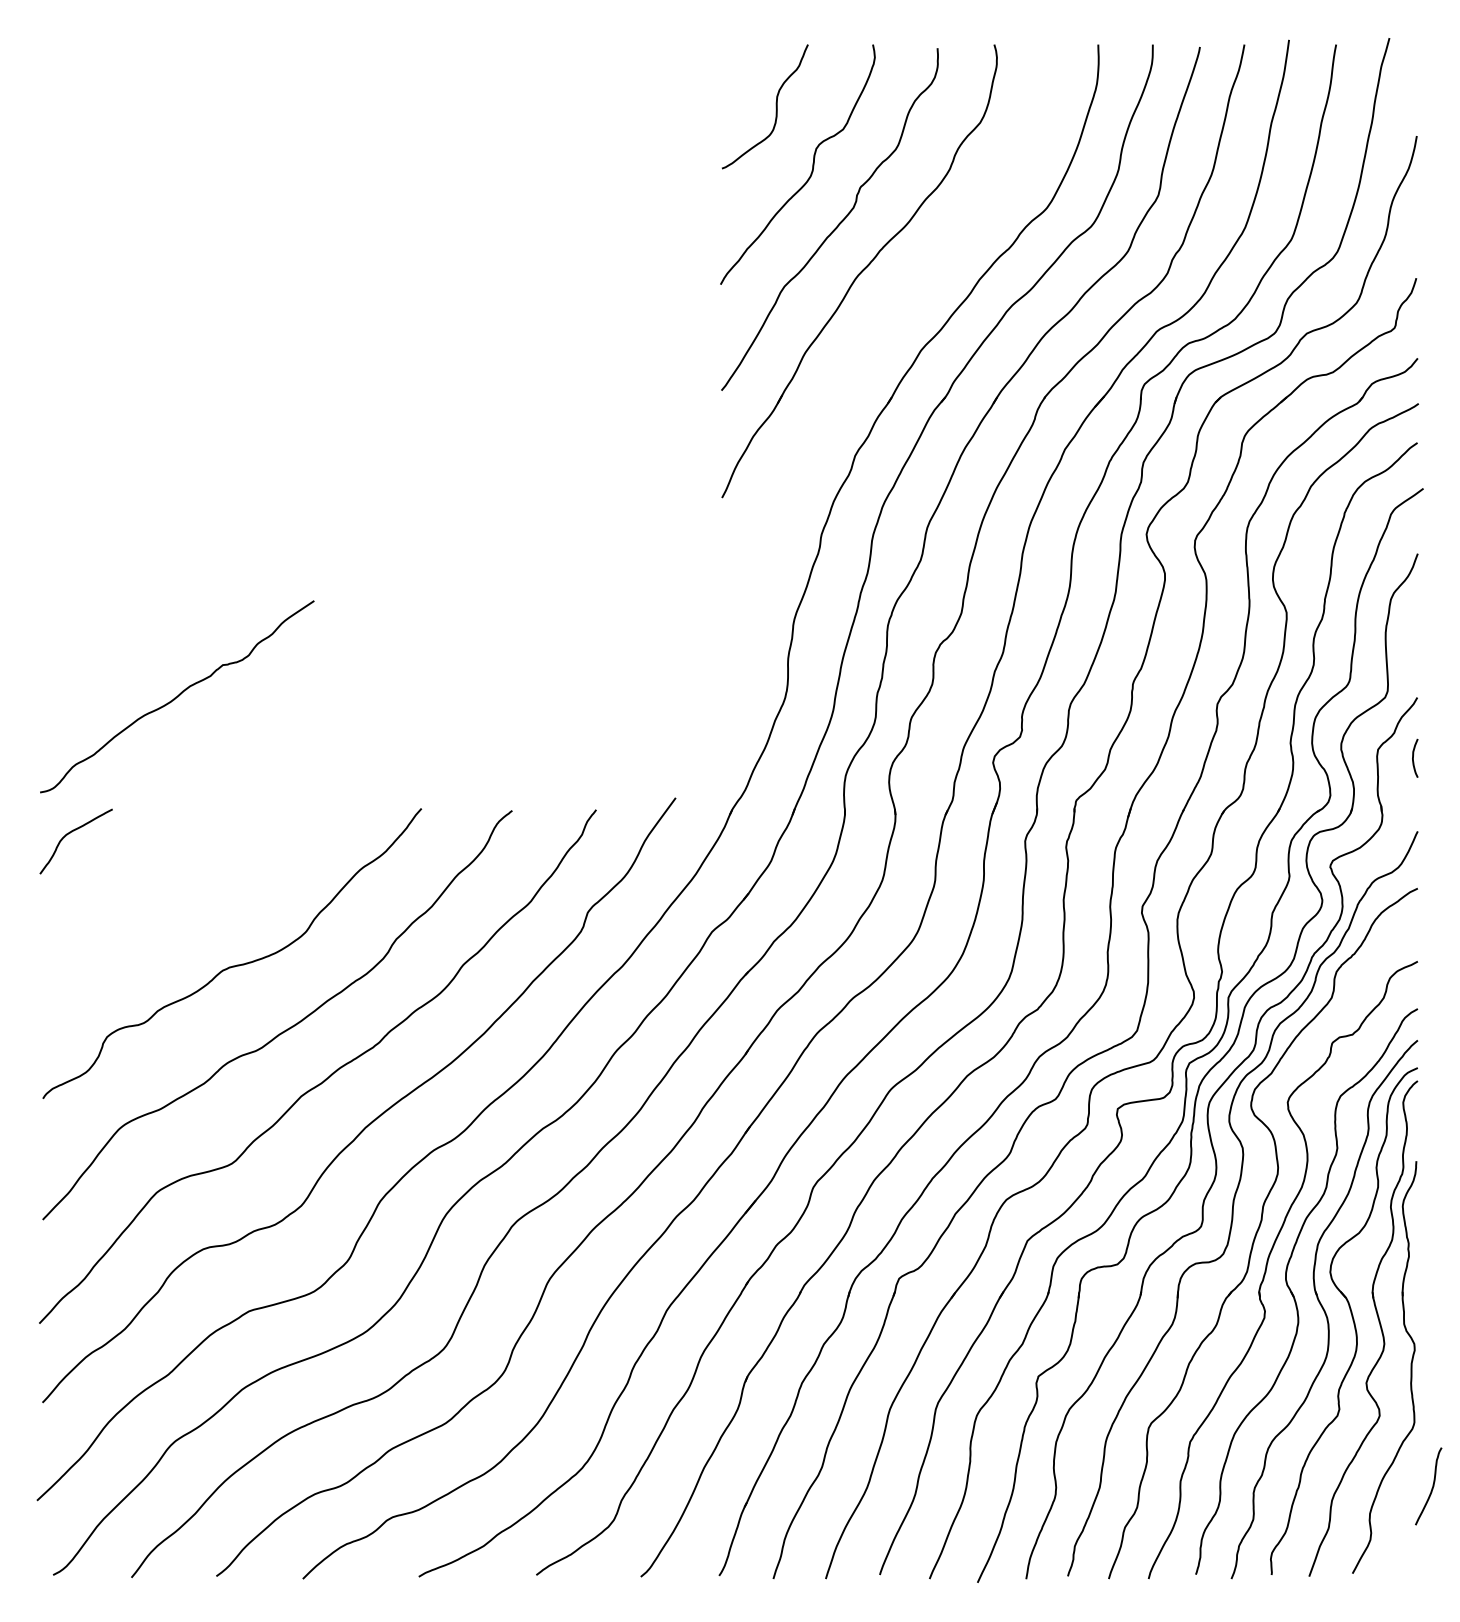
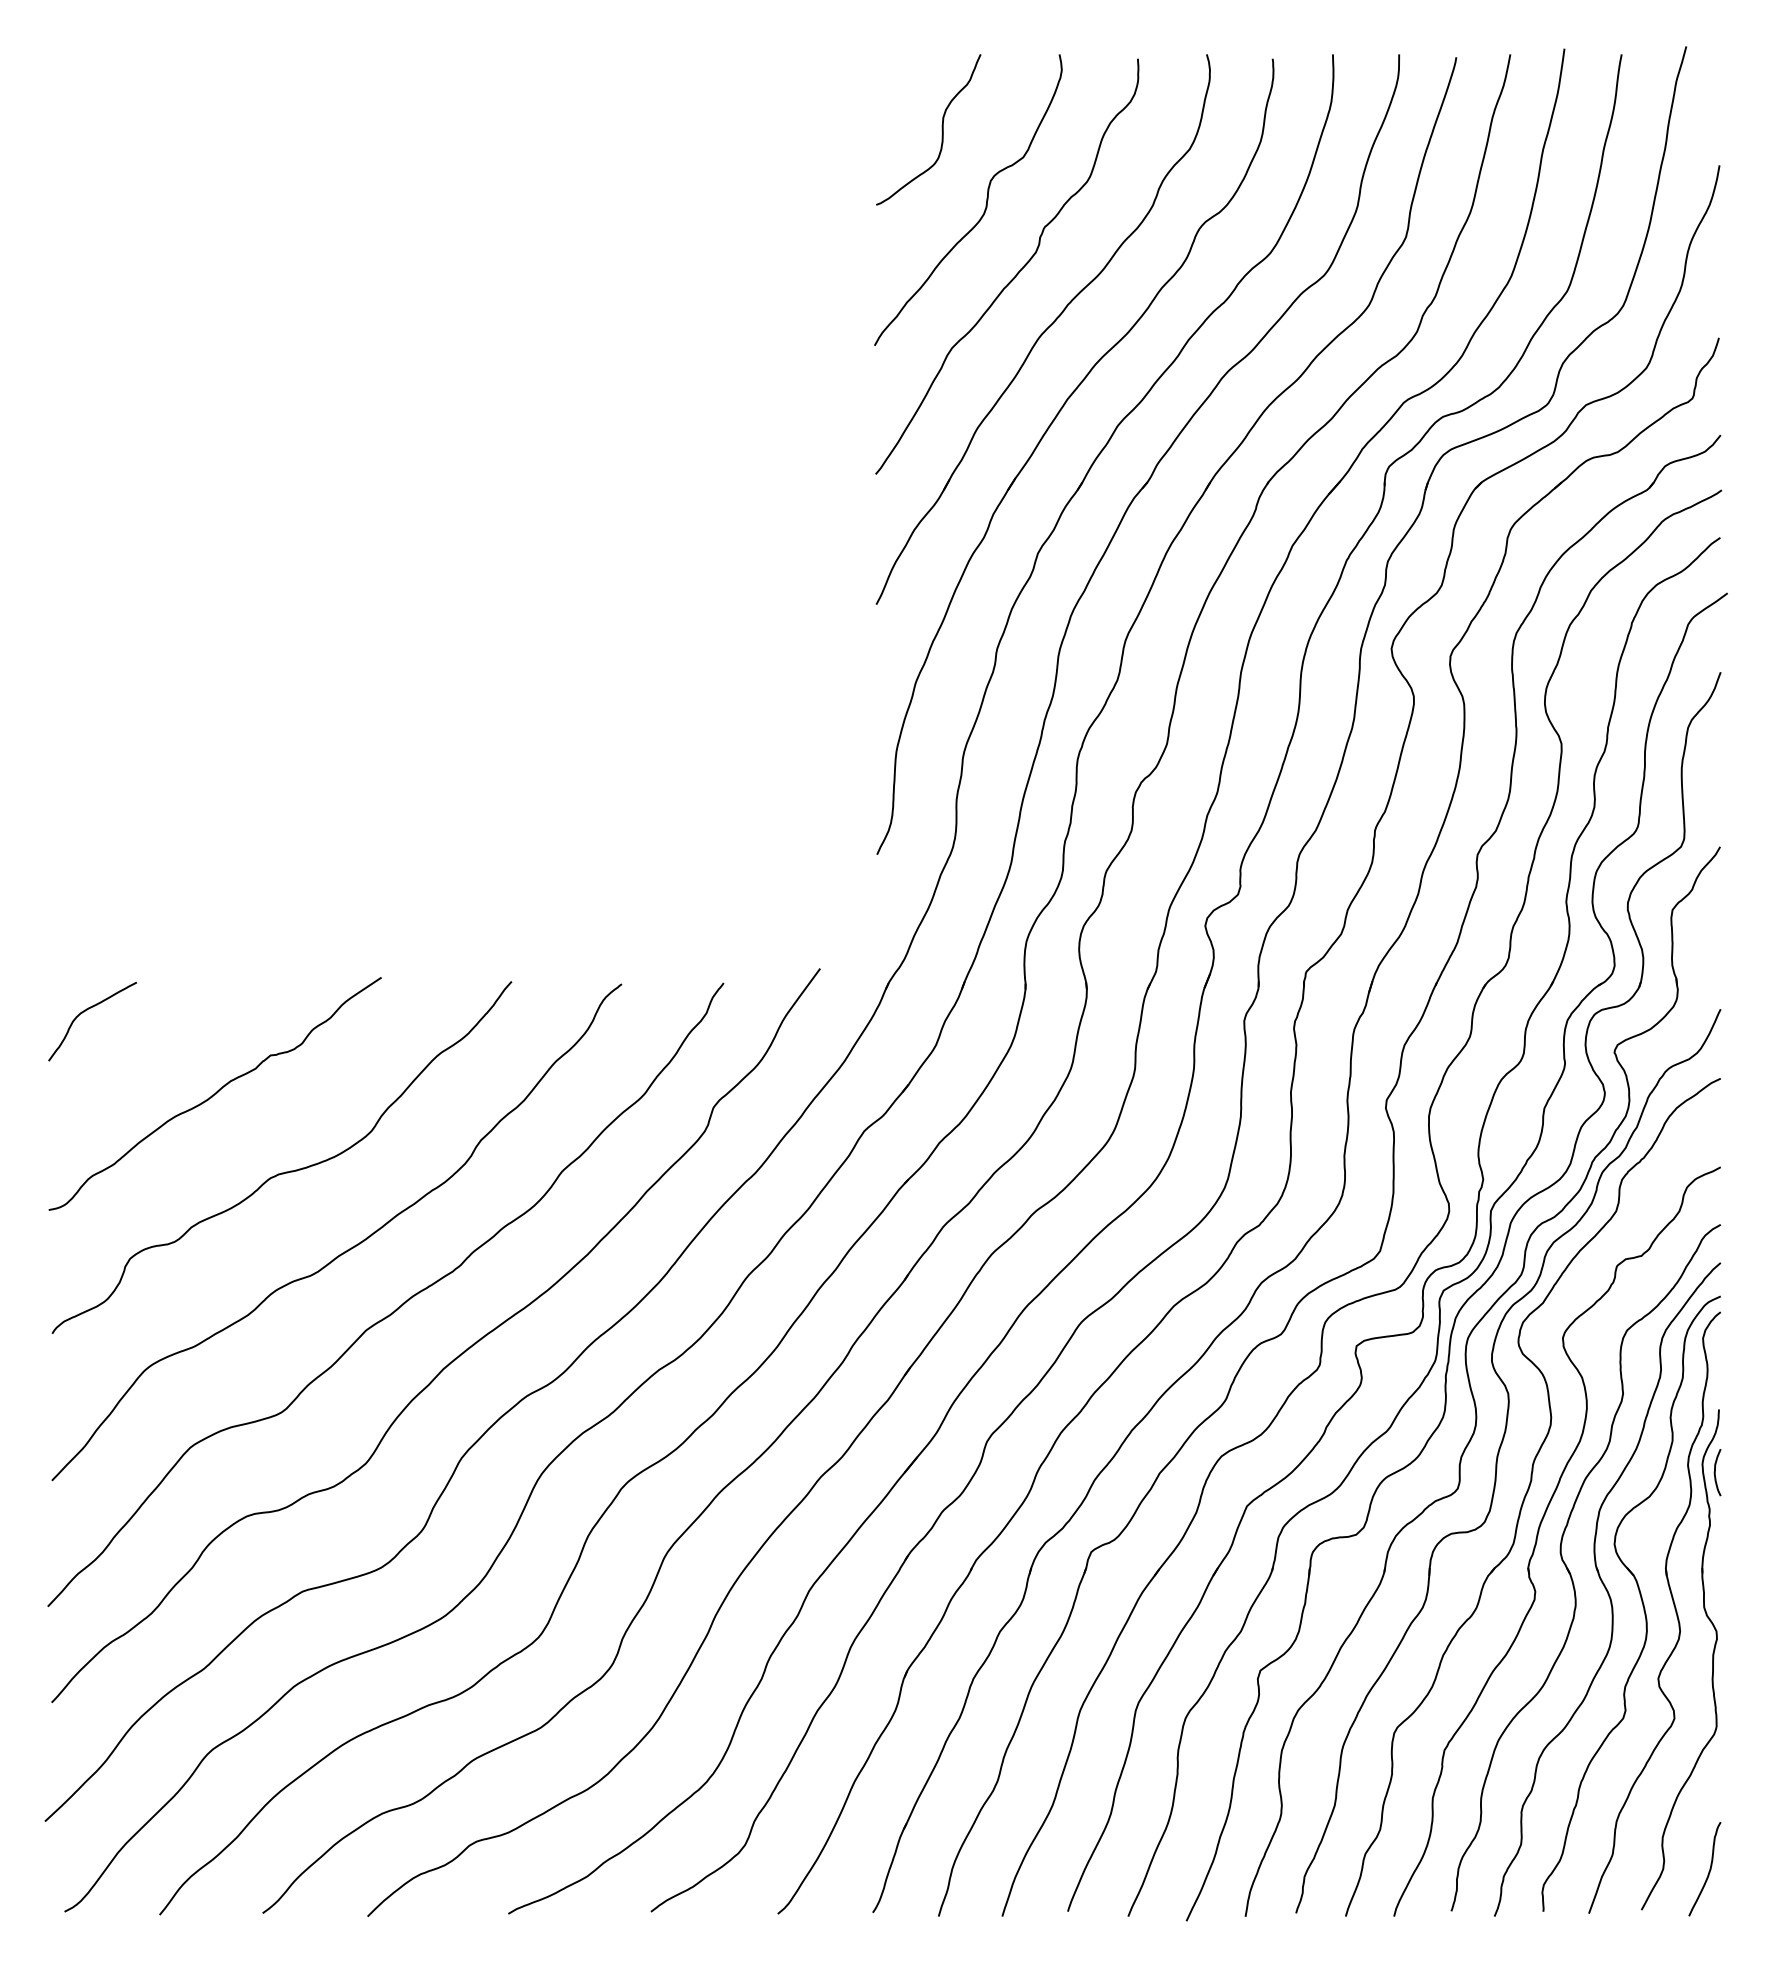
part: (860, 359) -> (1044, 436), added
curve: (176, 696) -> (214, 1093), moved
curve: (1413, 758) -> (1715, 1472), moved
curve: (1431, 1488) -> (1708, 1871), moved

